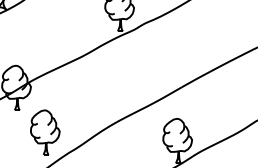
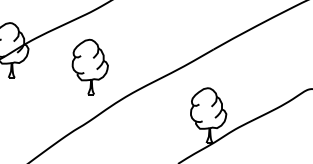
part: (45, 132) -> (90, 66), moved

